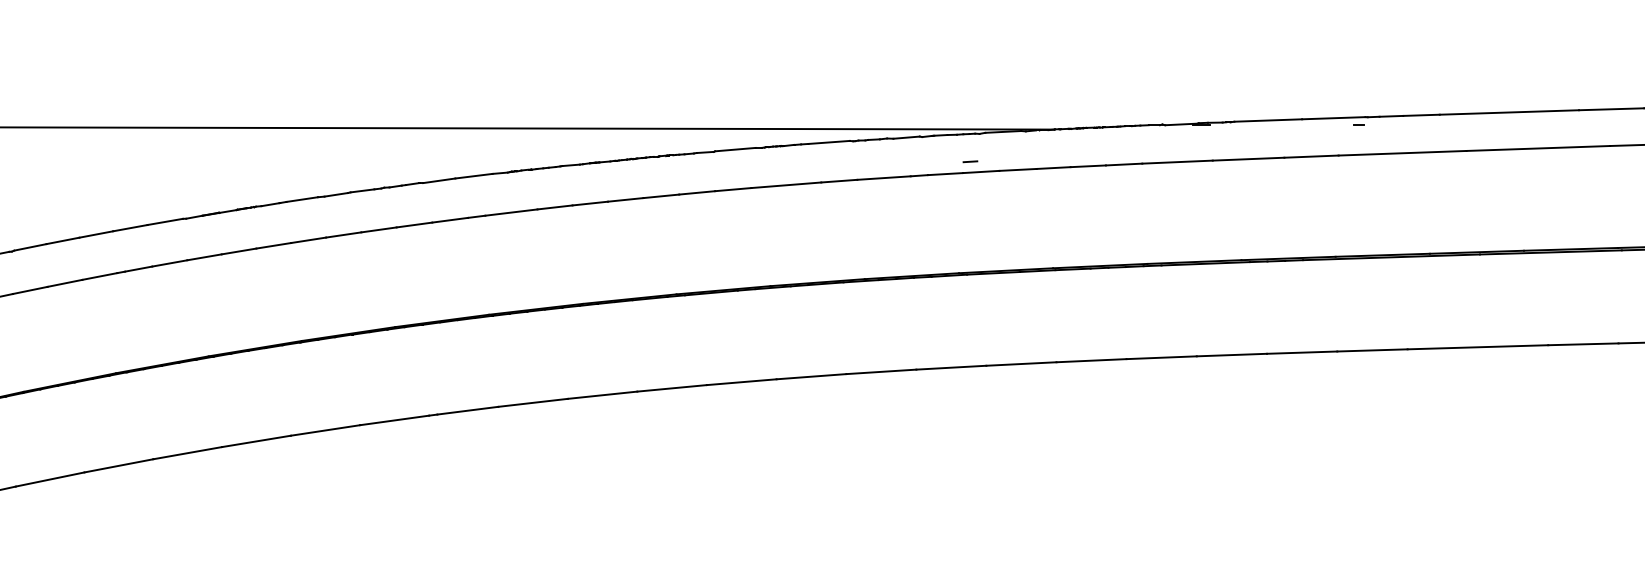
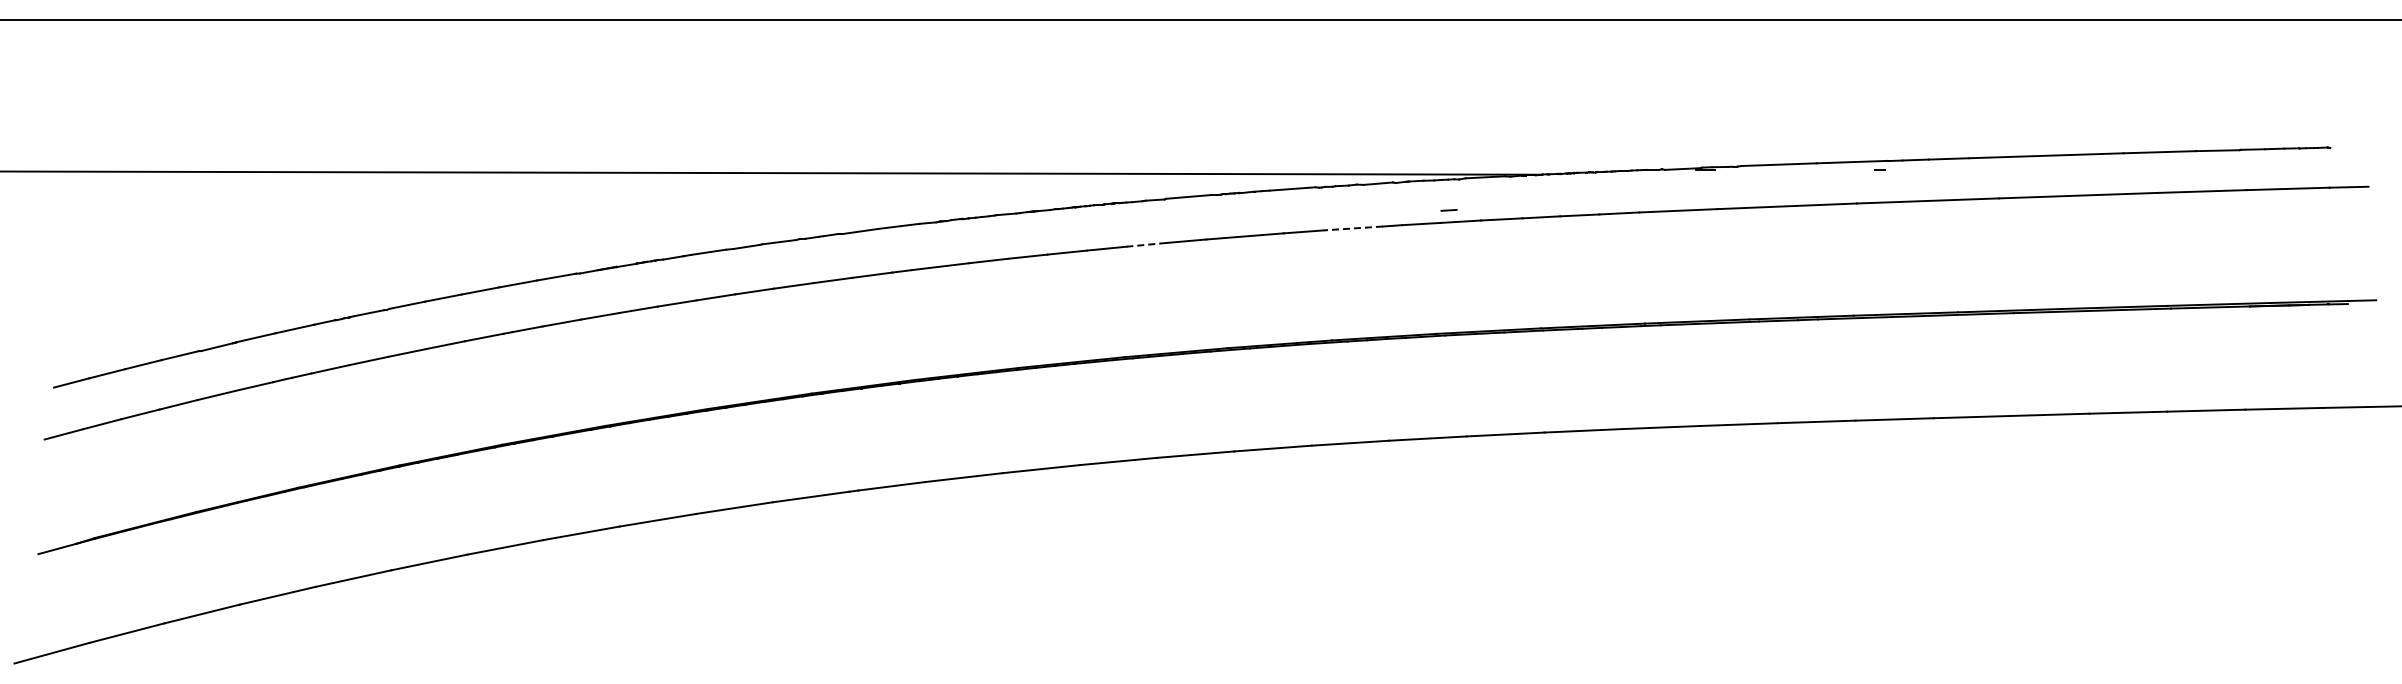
line: (884, 178) -> (1353, 228), solid -> dashed
line: (697, 192) -> (1146, 244), solid -> dashed

